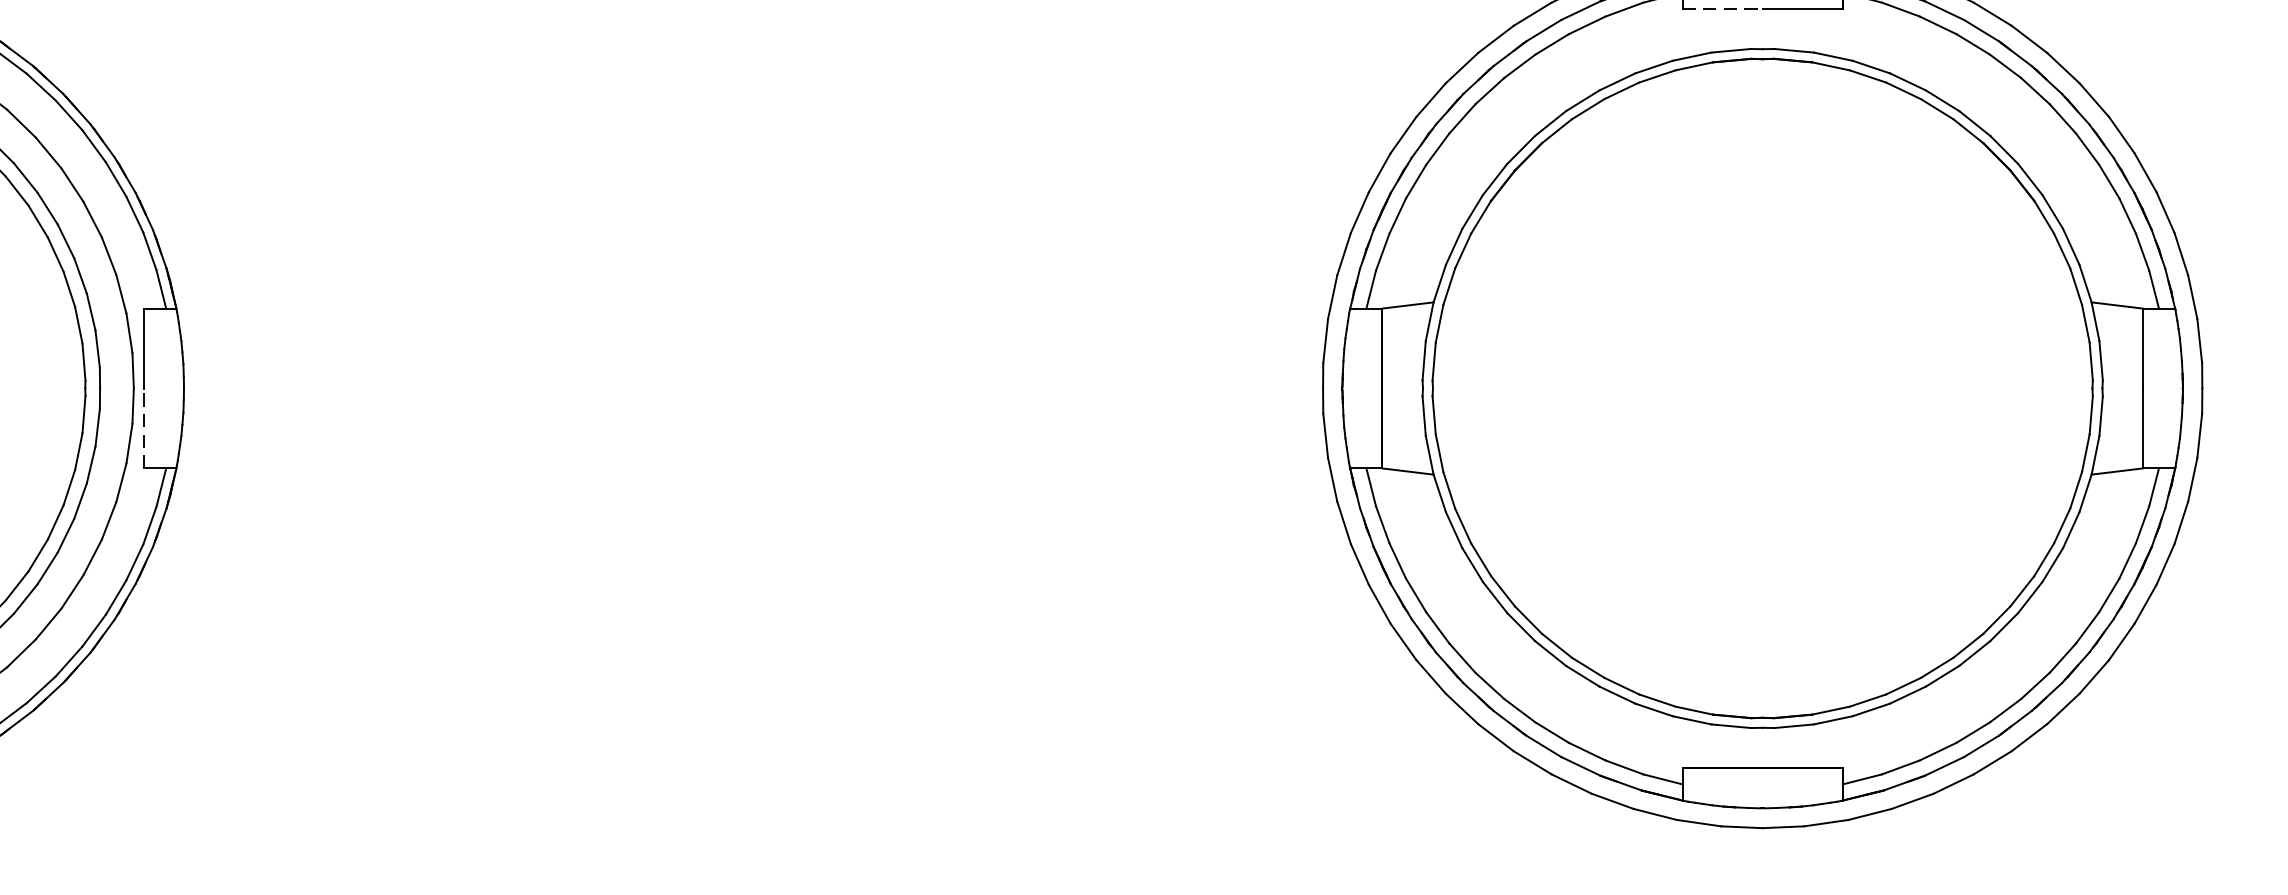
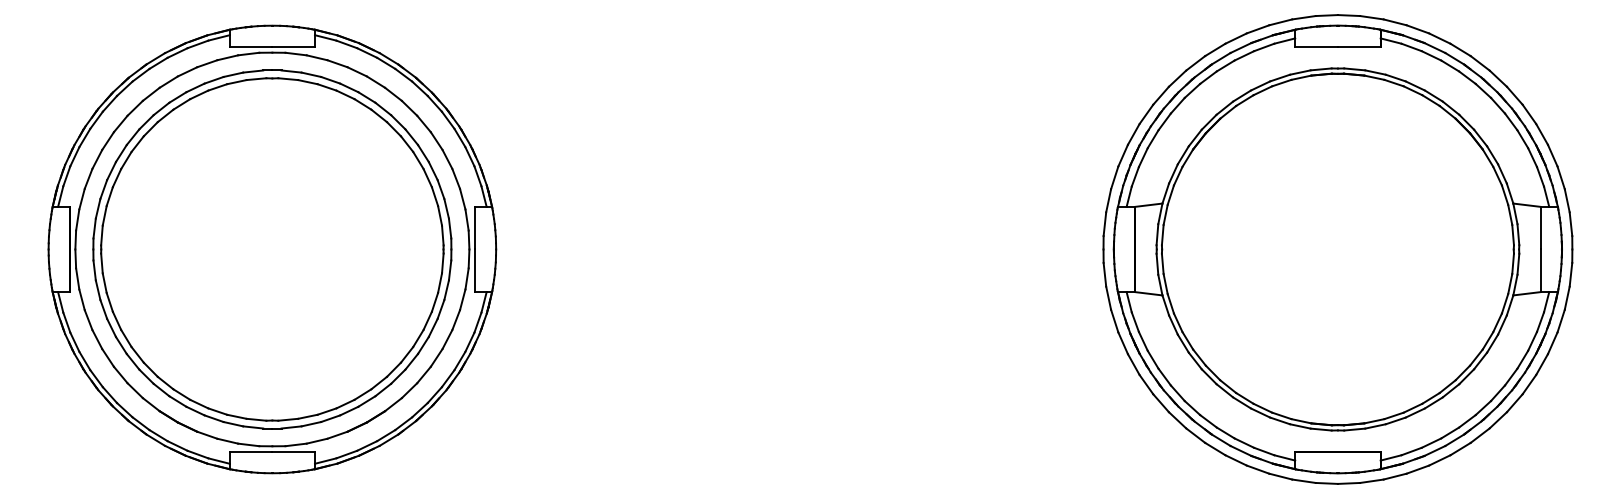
line: (1724, 7) -> (1317, 46), dashed -> solid
line: (143, 427) -> (474, 270), dashed -> solid

